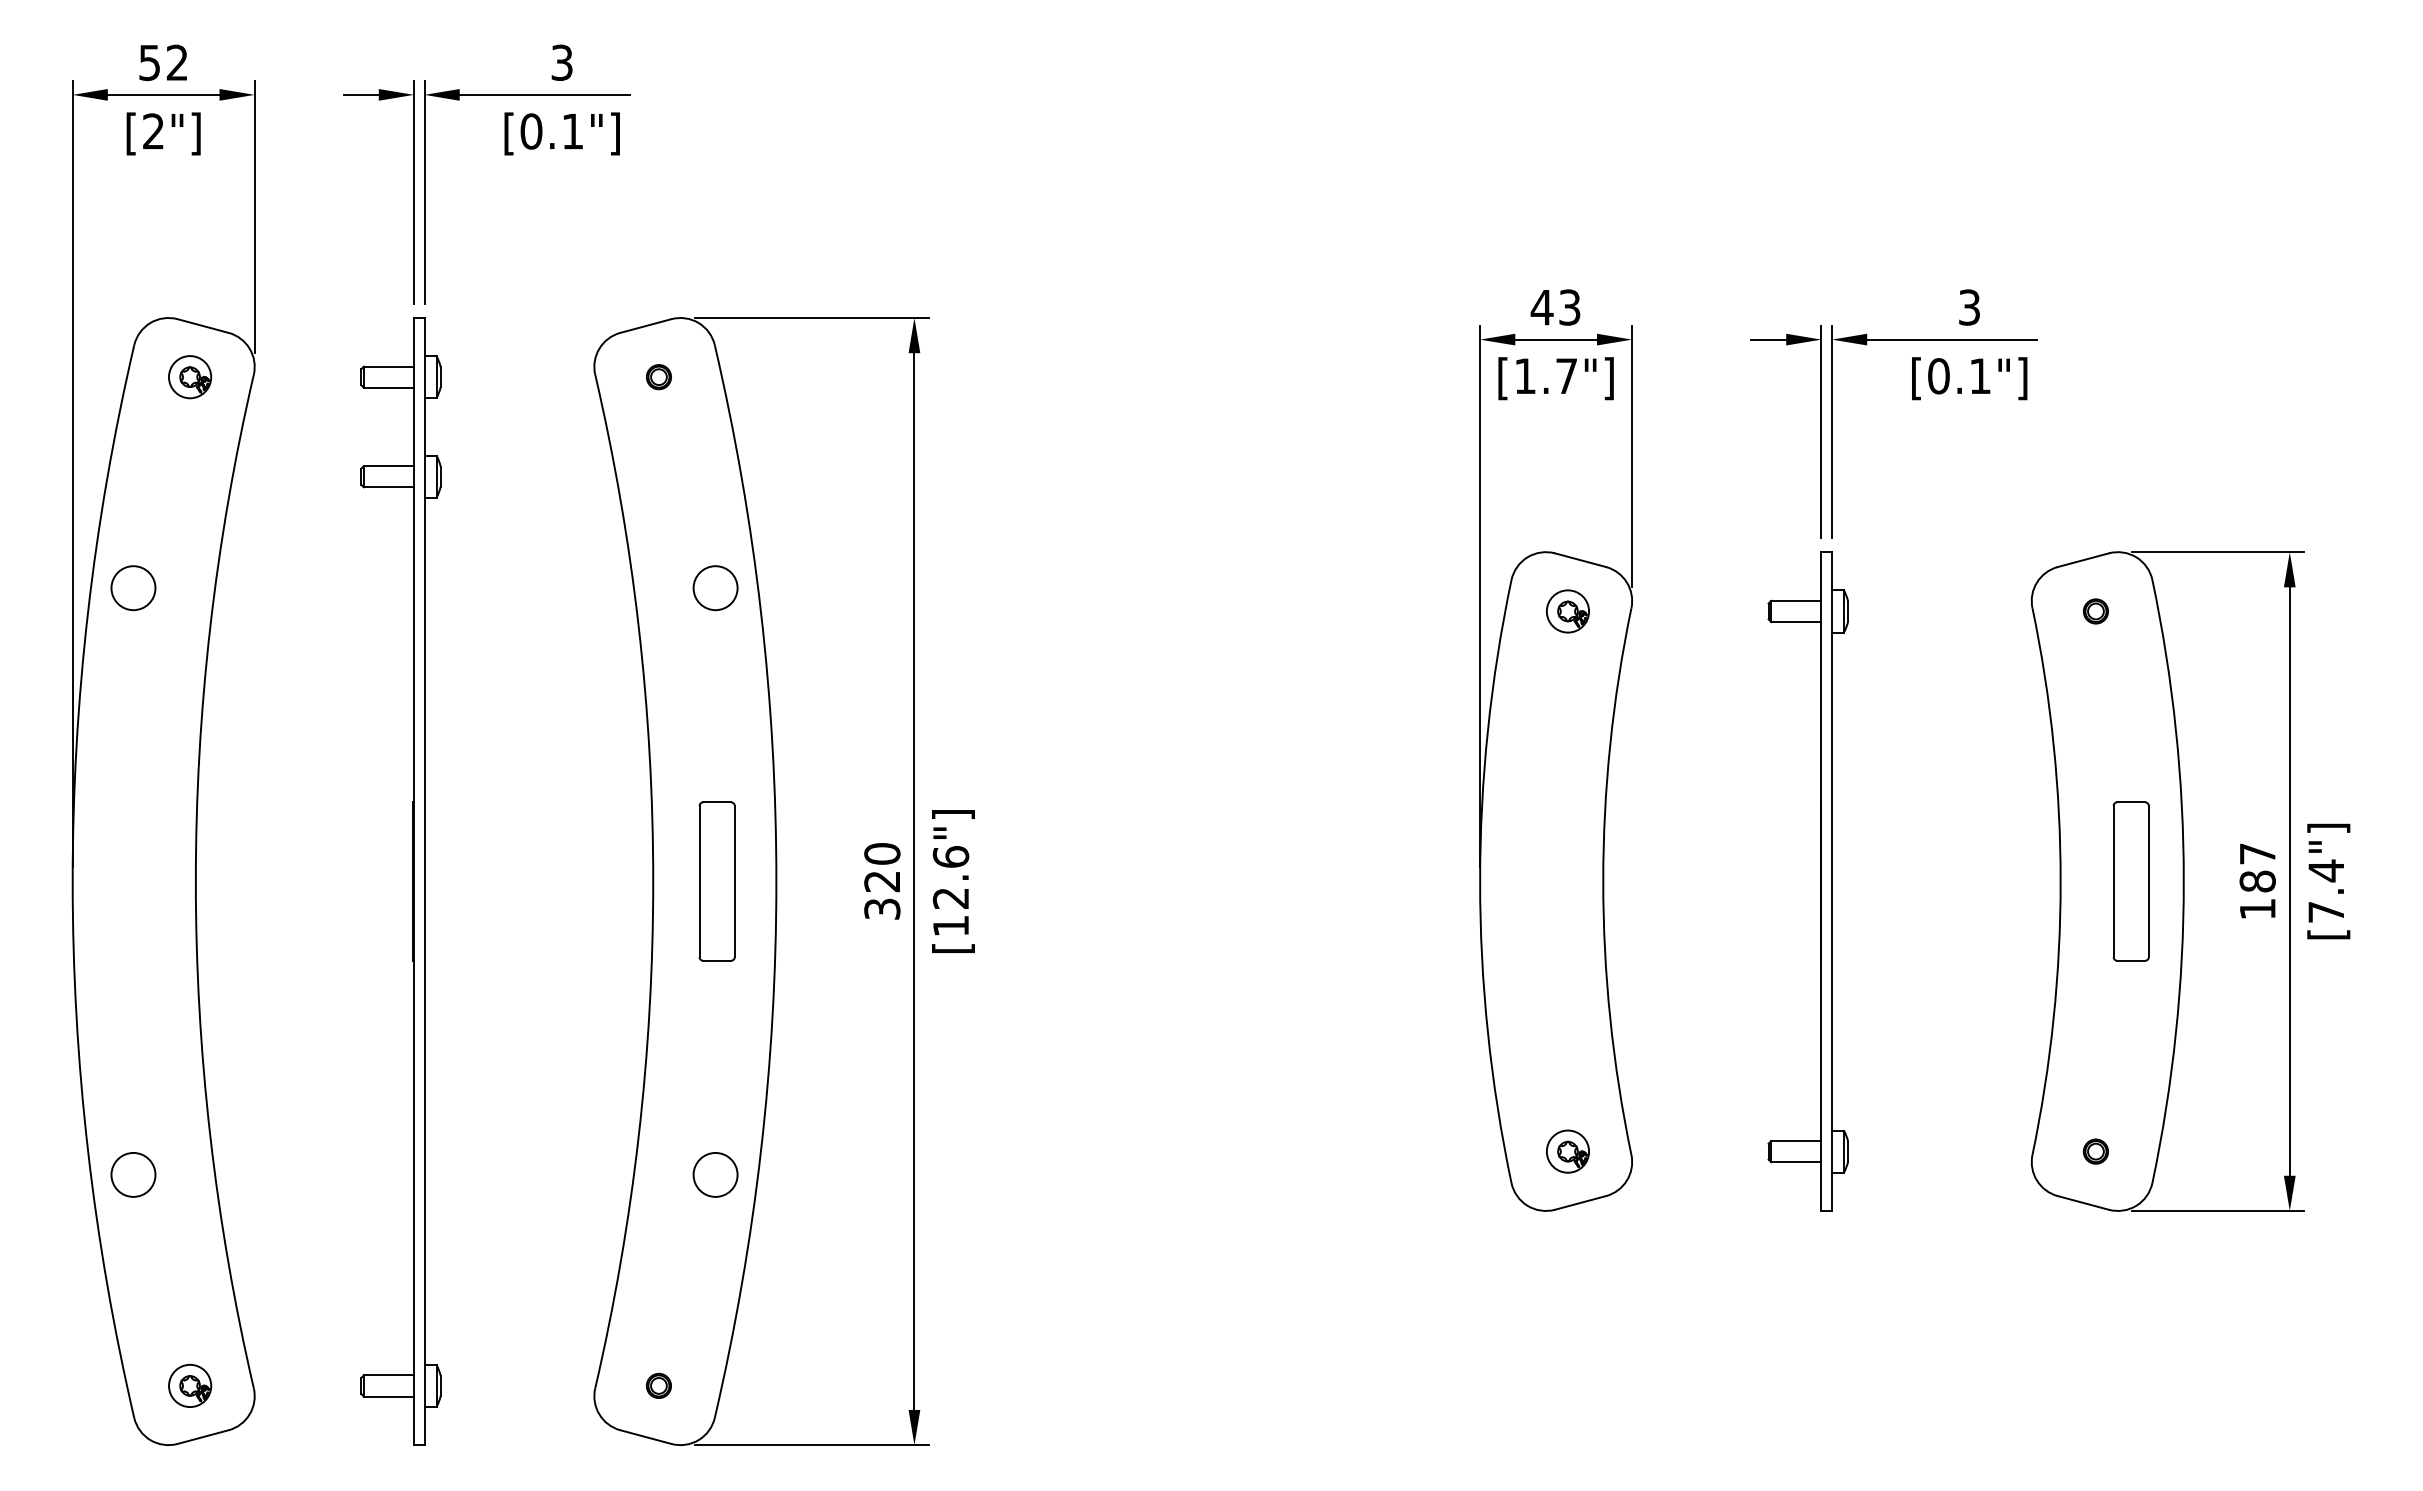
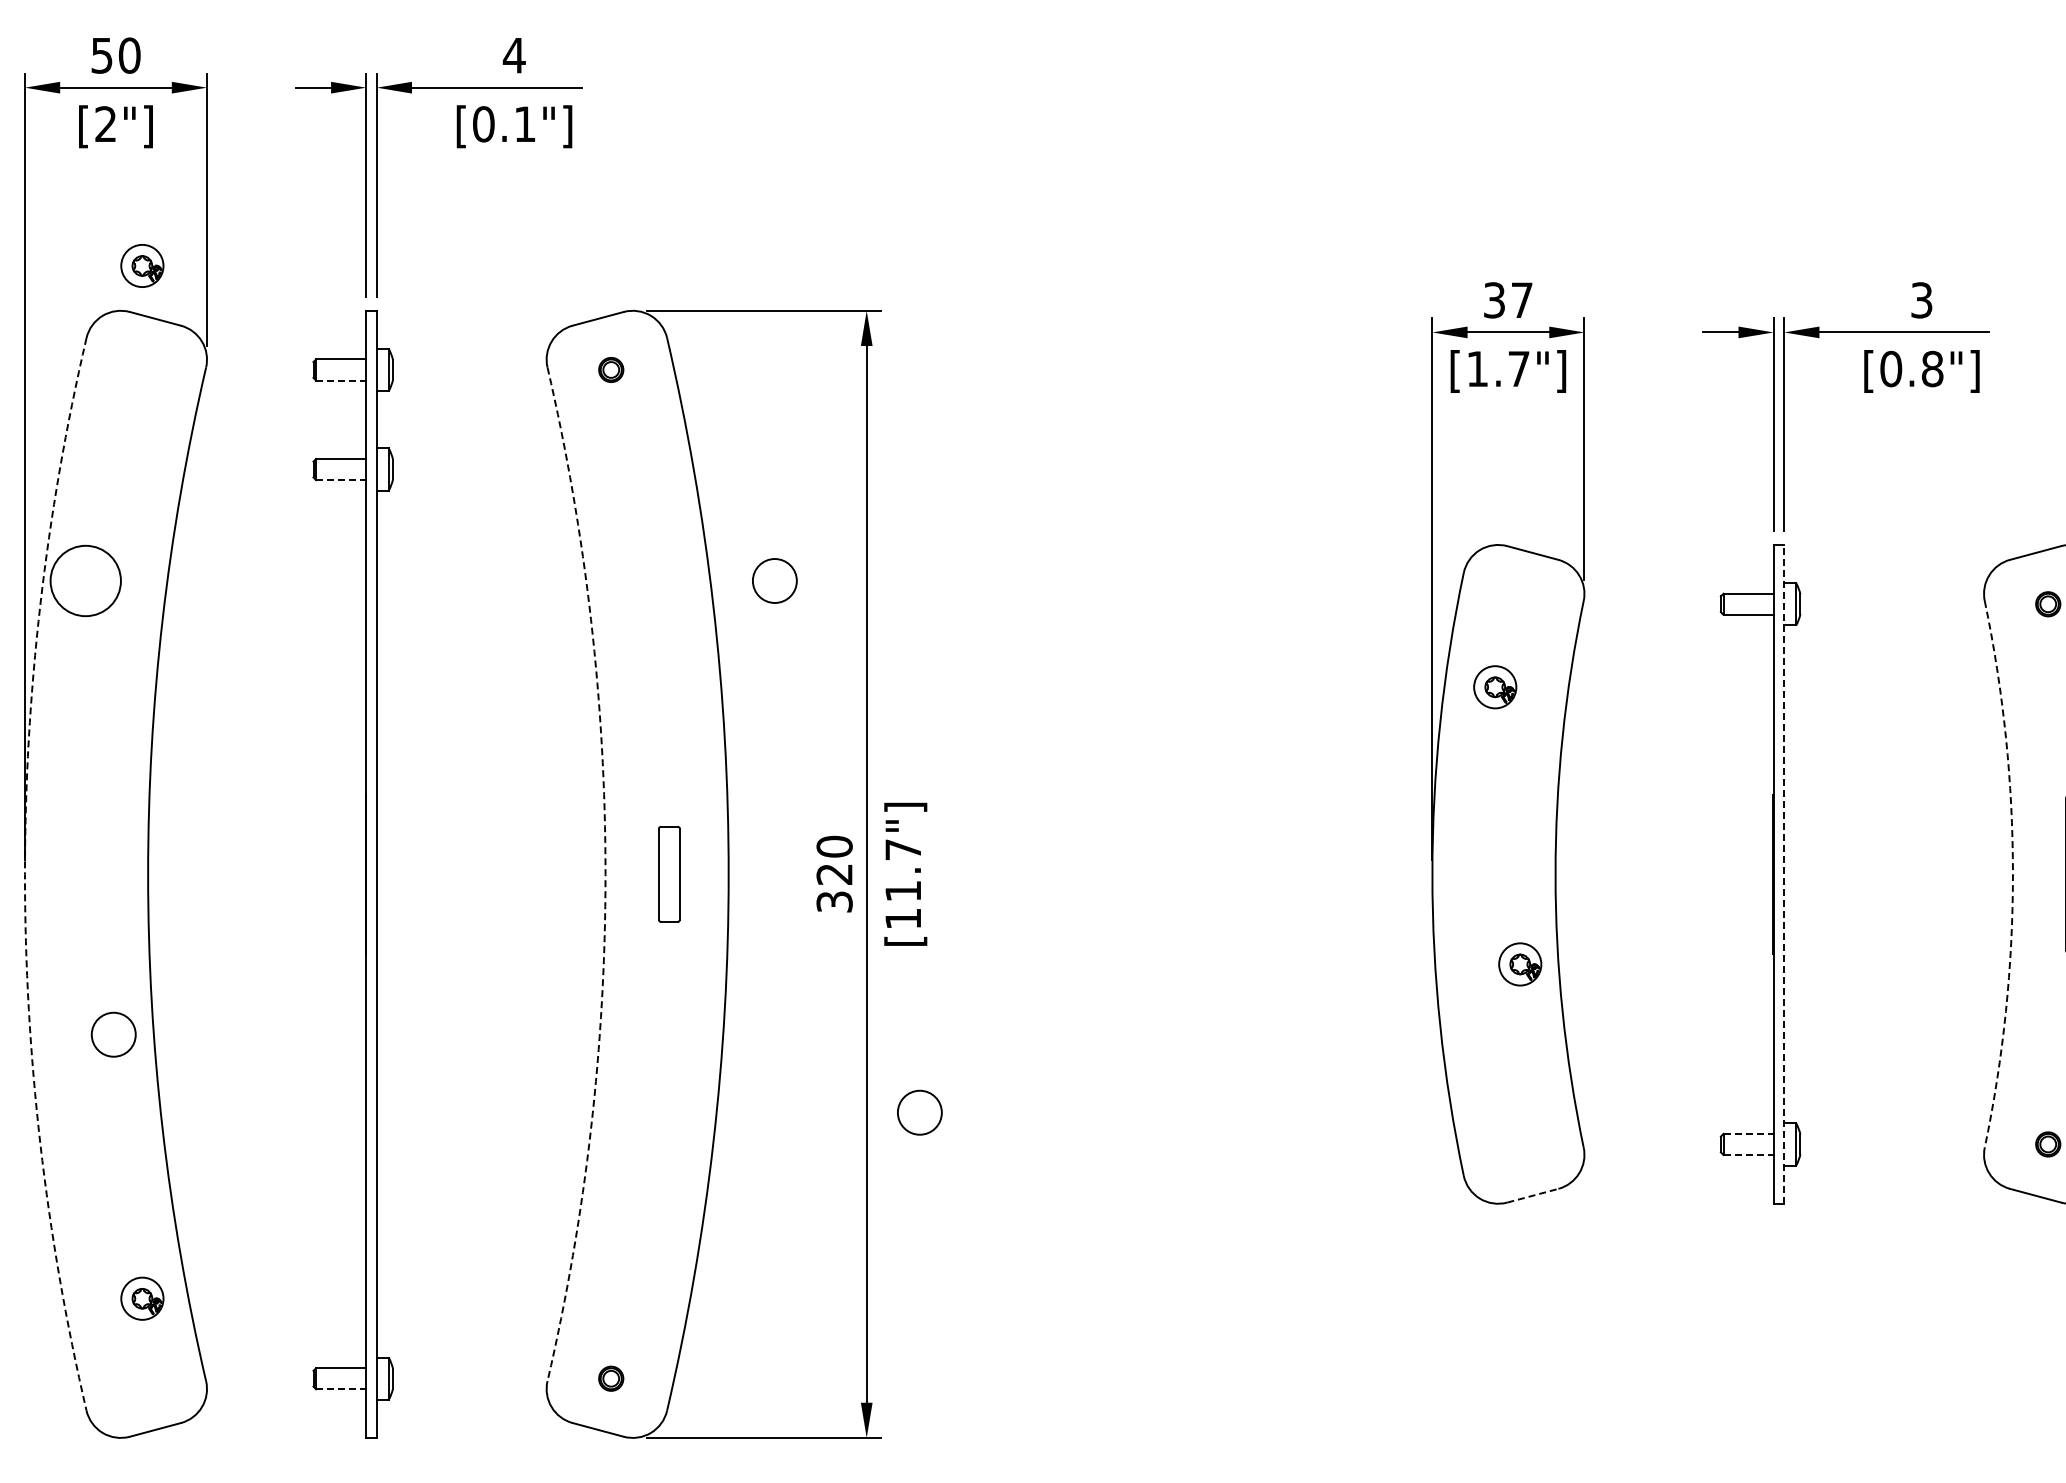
text: (177, 62) -> (129, 55), 52 -> 50
text: (561, 62) -> (513, 55), 3 -> 4
text: (1555, 307) -> (1507, 300), 43 -> 37
text: (1980, 376) -> (1932, 369), [0.1"] -> [0.8"]
part: (190, 377) -> (142, 266), moved
line: (389, 387) -> (341, 380), solid -> dashed
line: (389, 487) -> (341, 480), solid -> dashed
circle: (133, 588) -> (85, 581), size x1.6
circle: (715, 588) -> (774, 581), moved
part: (1567, 611) -> (1494, 687), moved
text: (950, 877) -> (902, 870), [12.6"] -> [11.7"]
arc: (72, 881) -> (24, 874), solid -> dashed
arc: (653, 881) -> (605, 874), solid -> dashed
part: (716, 881) -> (668, 874), size x0.6
line: (1831, 881) -> (1783, 874), solid -> dashed
arc: (2060, 881) -> (2012, 874), solid -> dashed
line: (1796, 1141) -> (1748, 1134), solid -> dashed
part: (1567, 1151) -> (1519, 964), moved
line: (1796, 1162) -> (1748, 1155), solid -> dashed
circle: (133, 1174) -> (113, 1034), moved
circle: (715, 1174) -> (919, 1112), moved
line: (1581, 1202) -> (1533, 1195), solid -> dashed
part: (190, 1385) -> (142, 1298), moved
line: (389, 1396) -> (341, 1389), solid -> dashed

